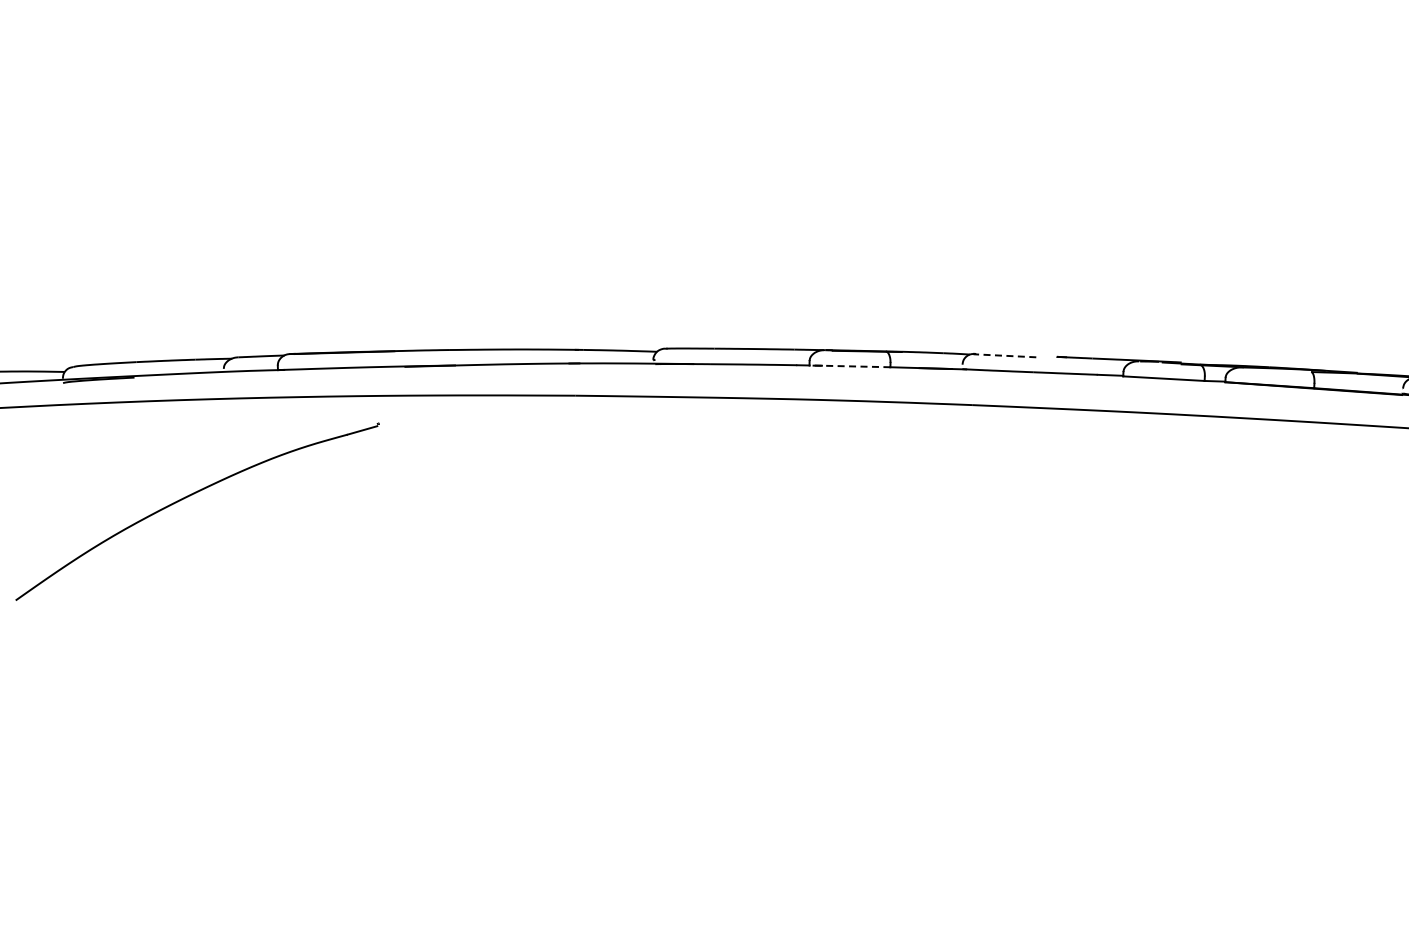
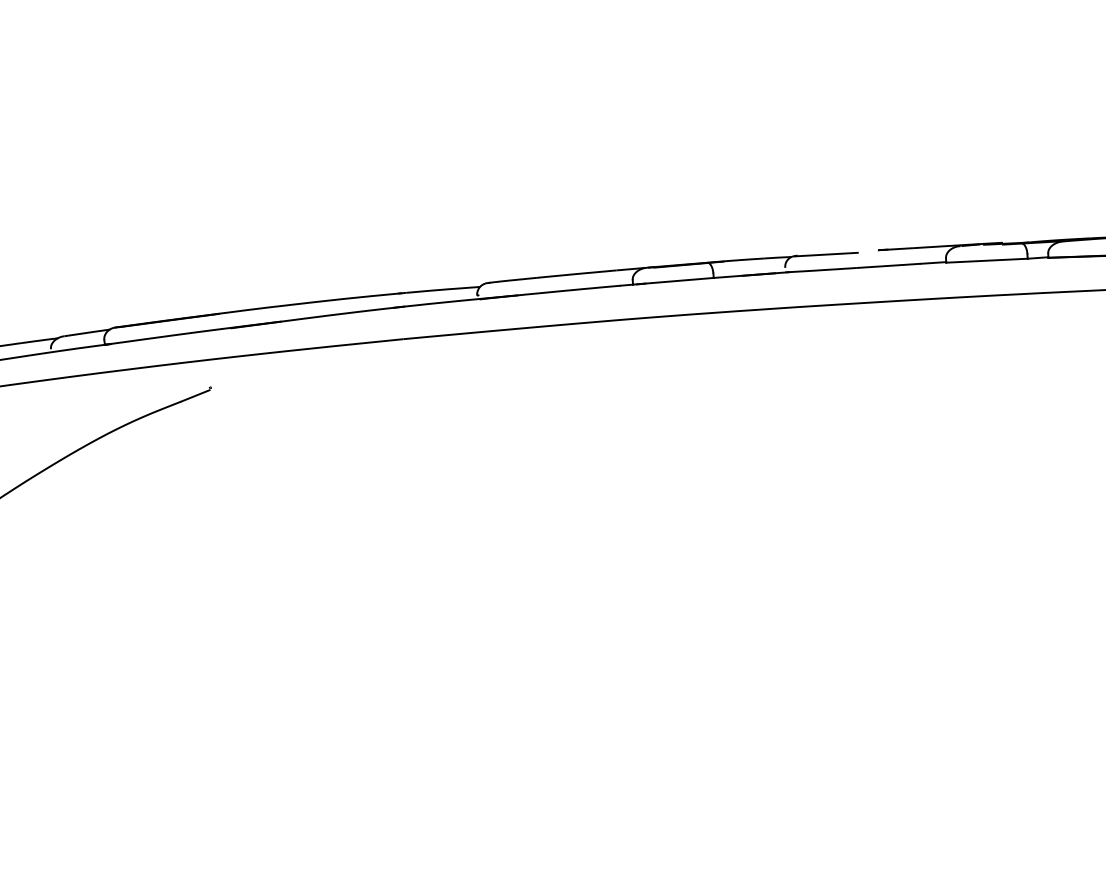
line: (1004, 355) -> (825, 254), dashed -> solid
line: (849, 366) -> (672, 281), dashed -> solid

